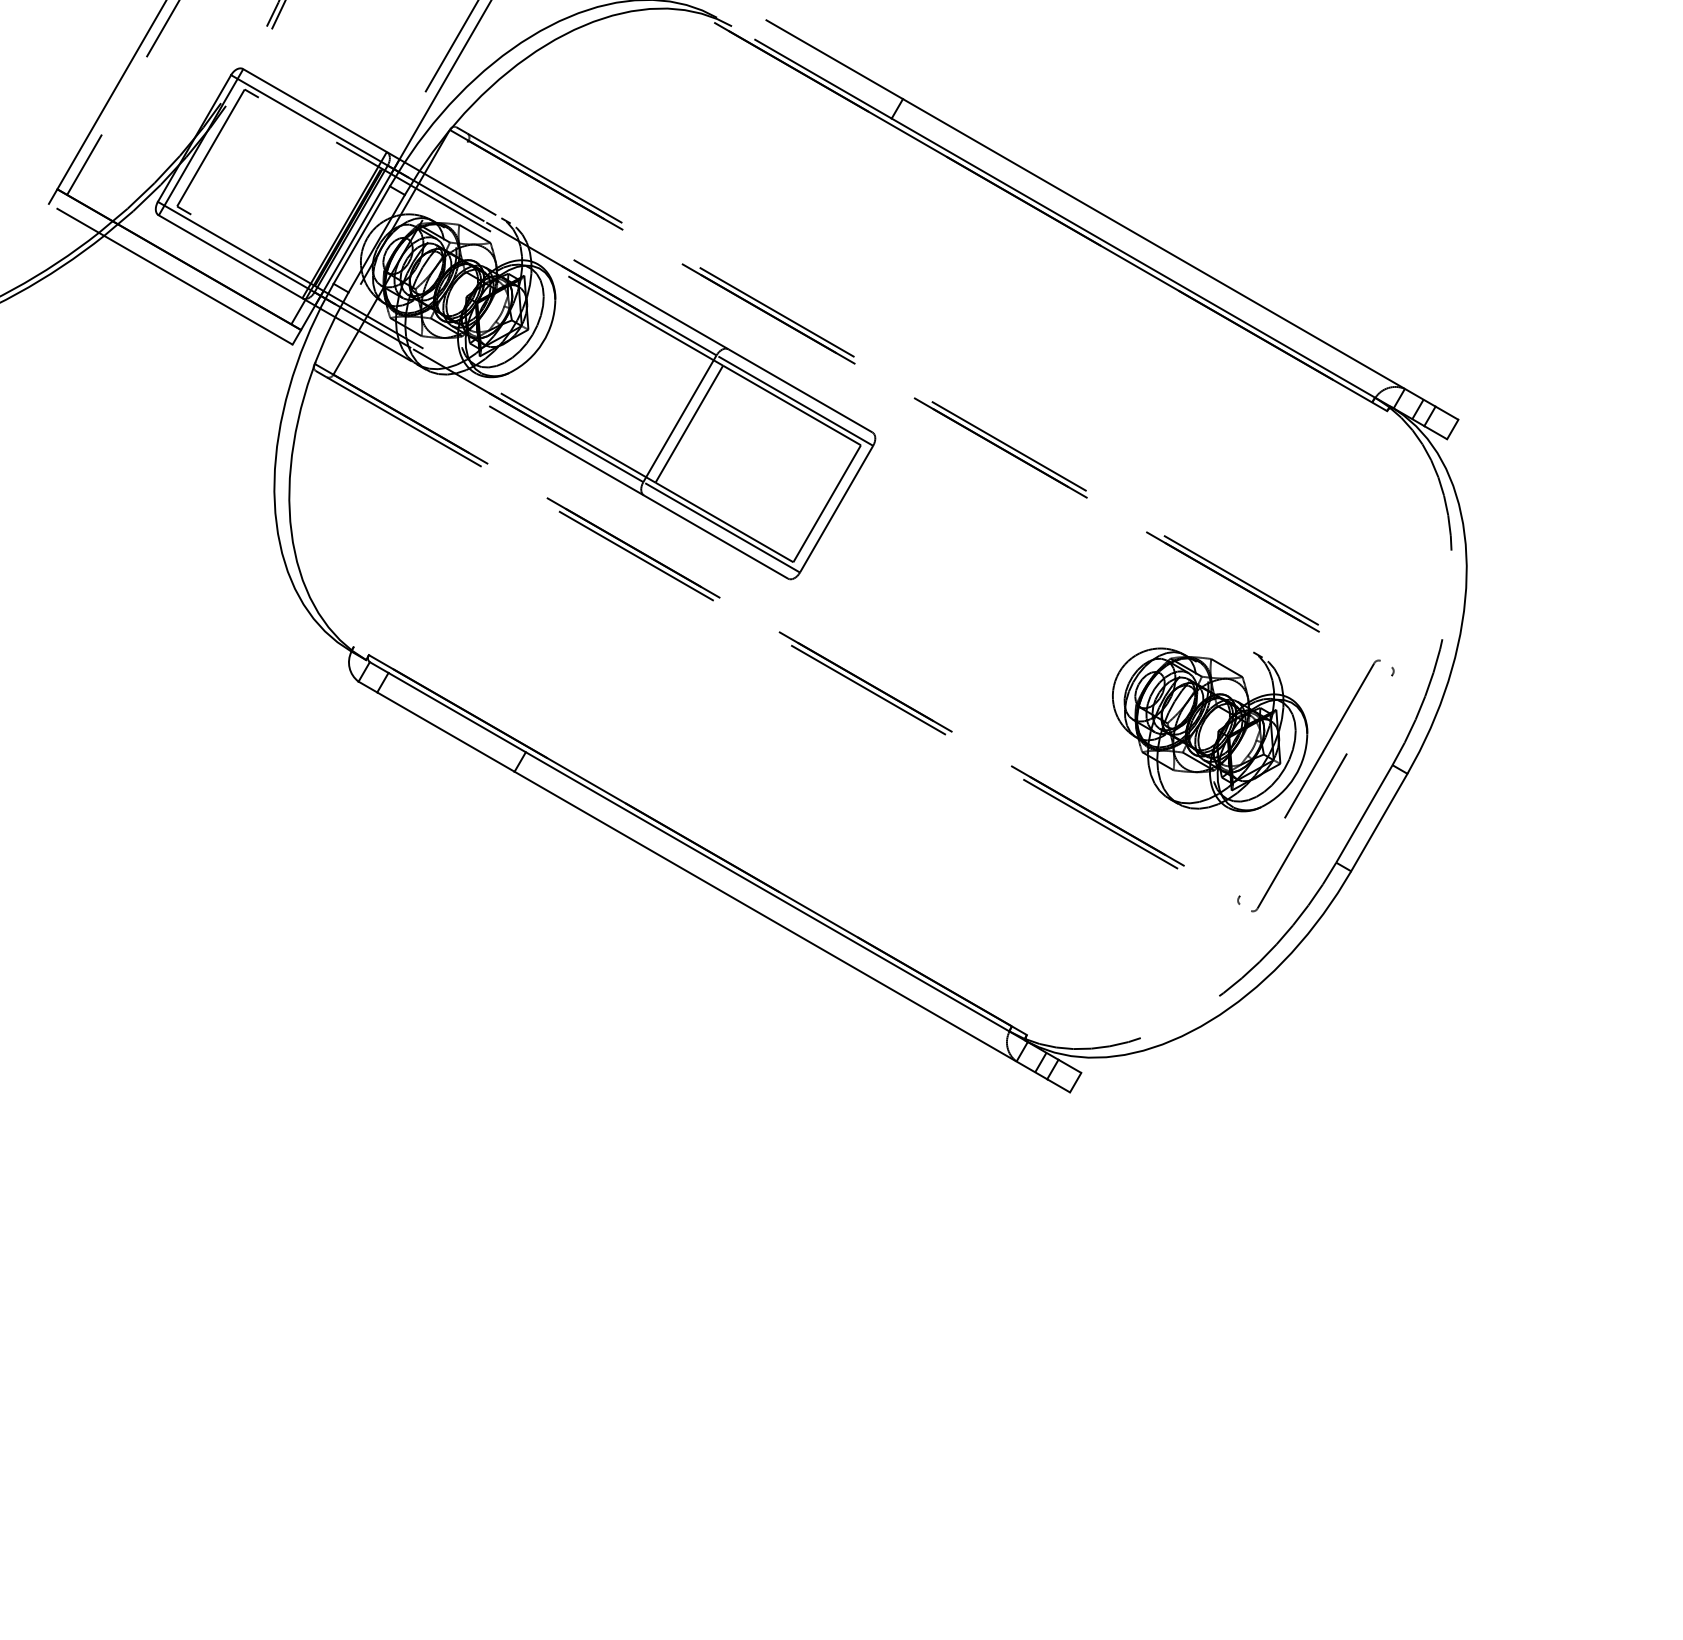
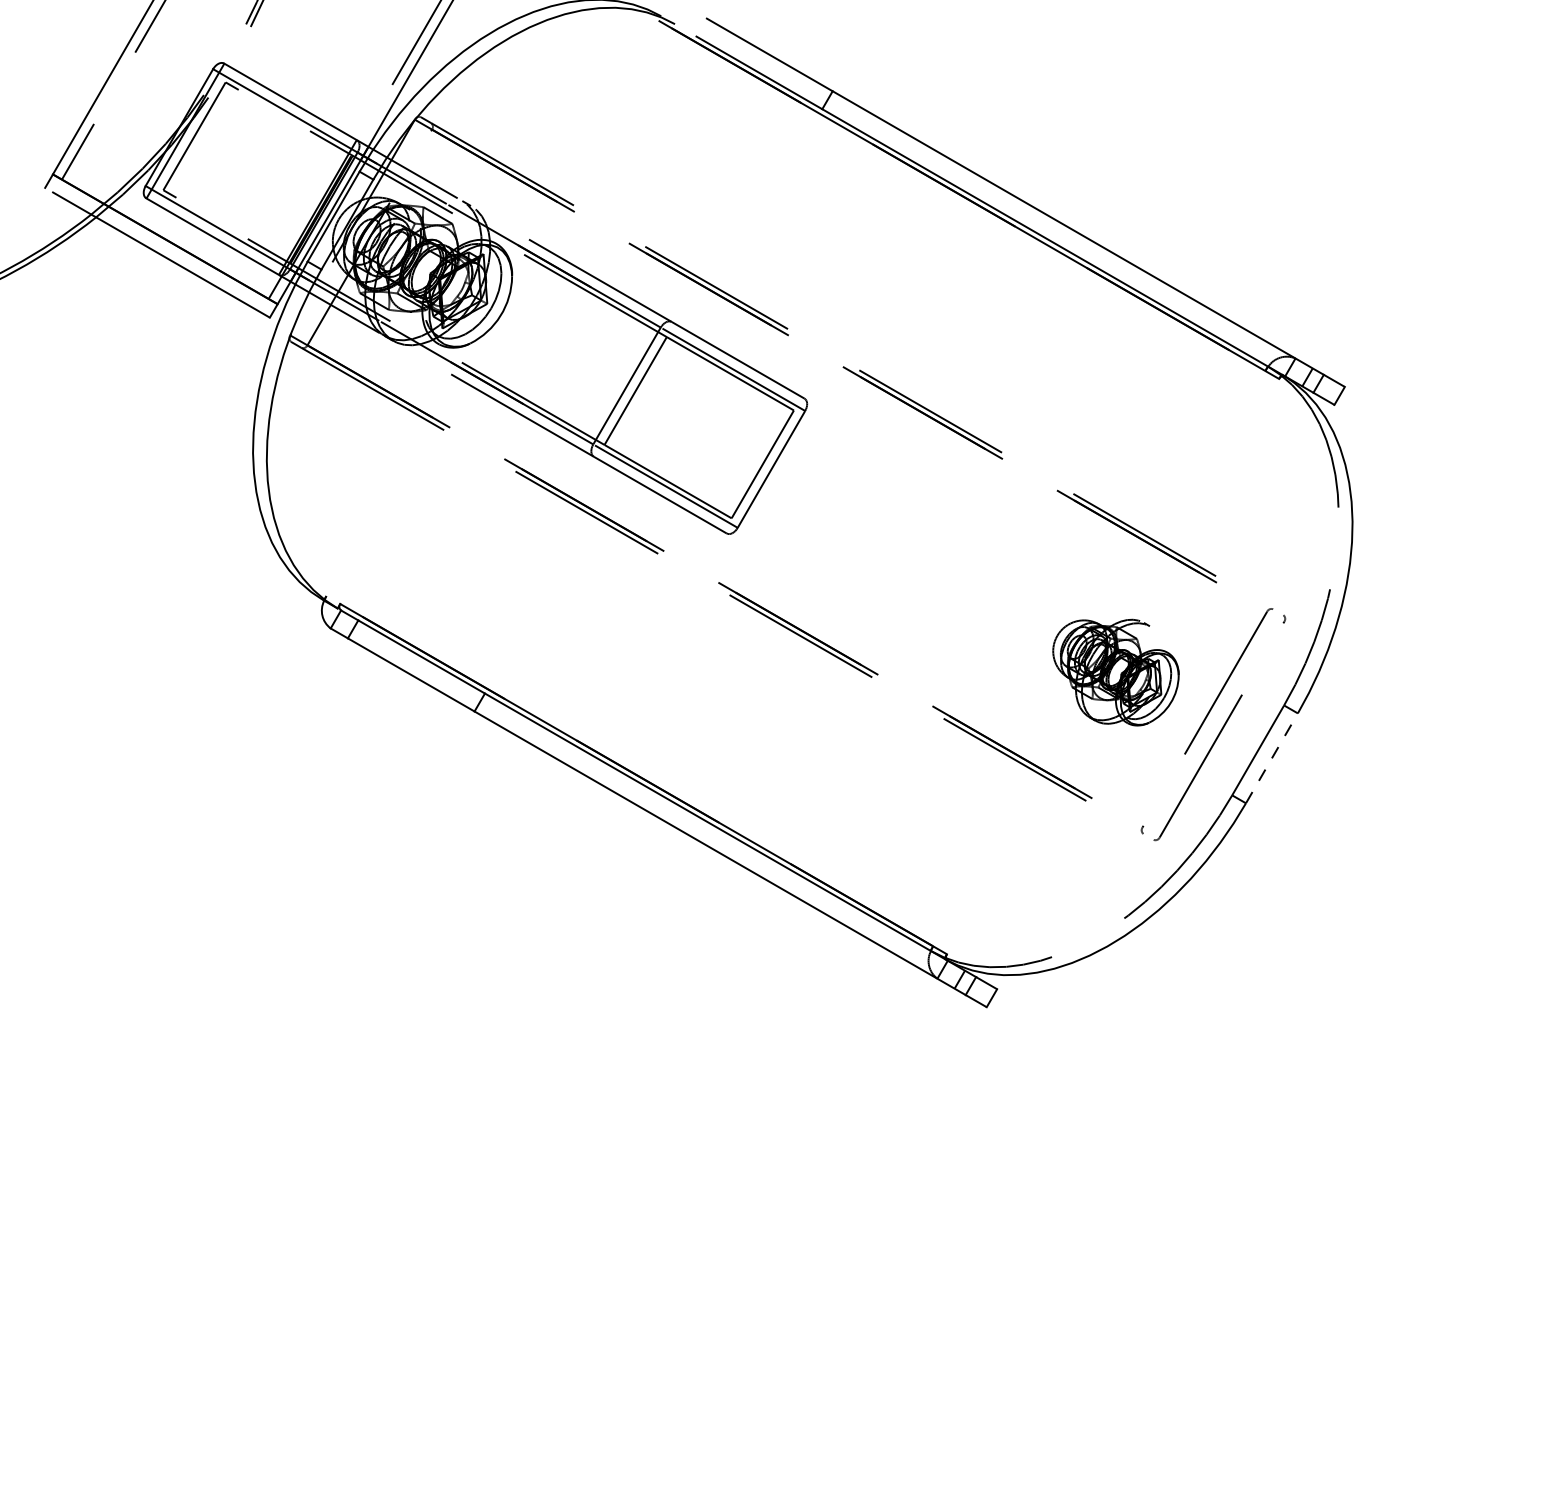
part: (1210, 729) -> (1116, 672), size x0.7
line: (1379, 822) -> (1272, 758), solid -> dashed

